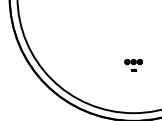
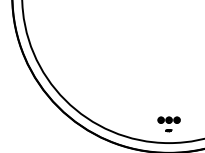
part: (133, 65) -> (168, 124), moved

